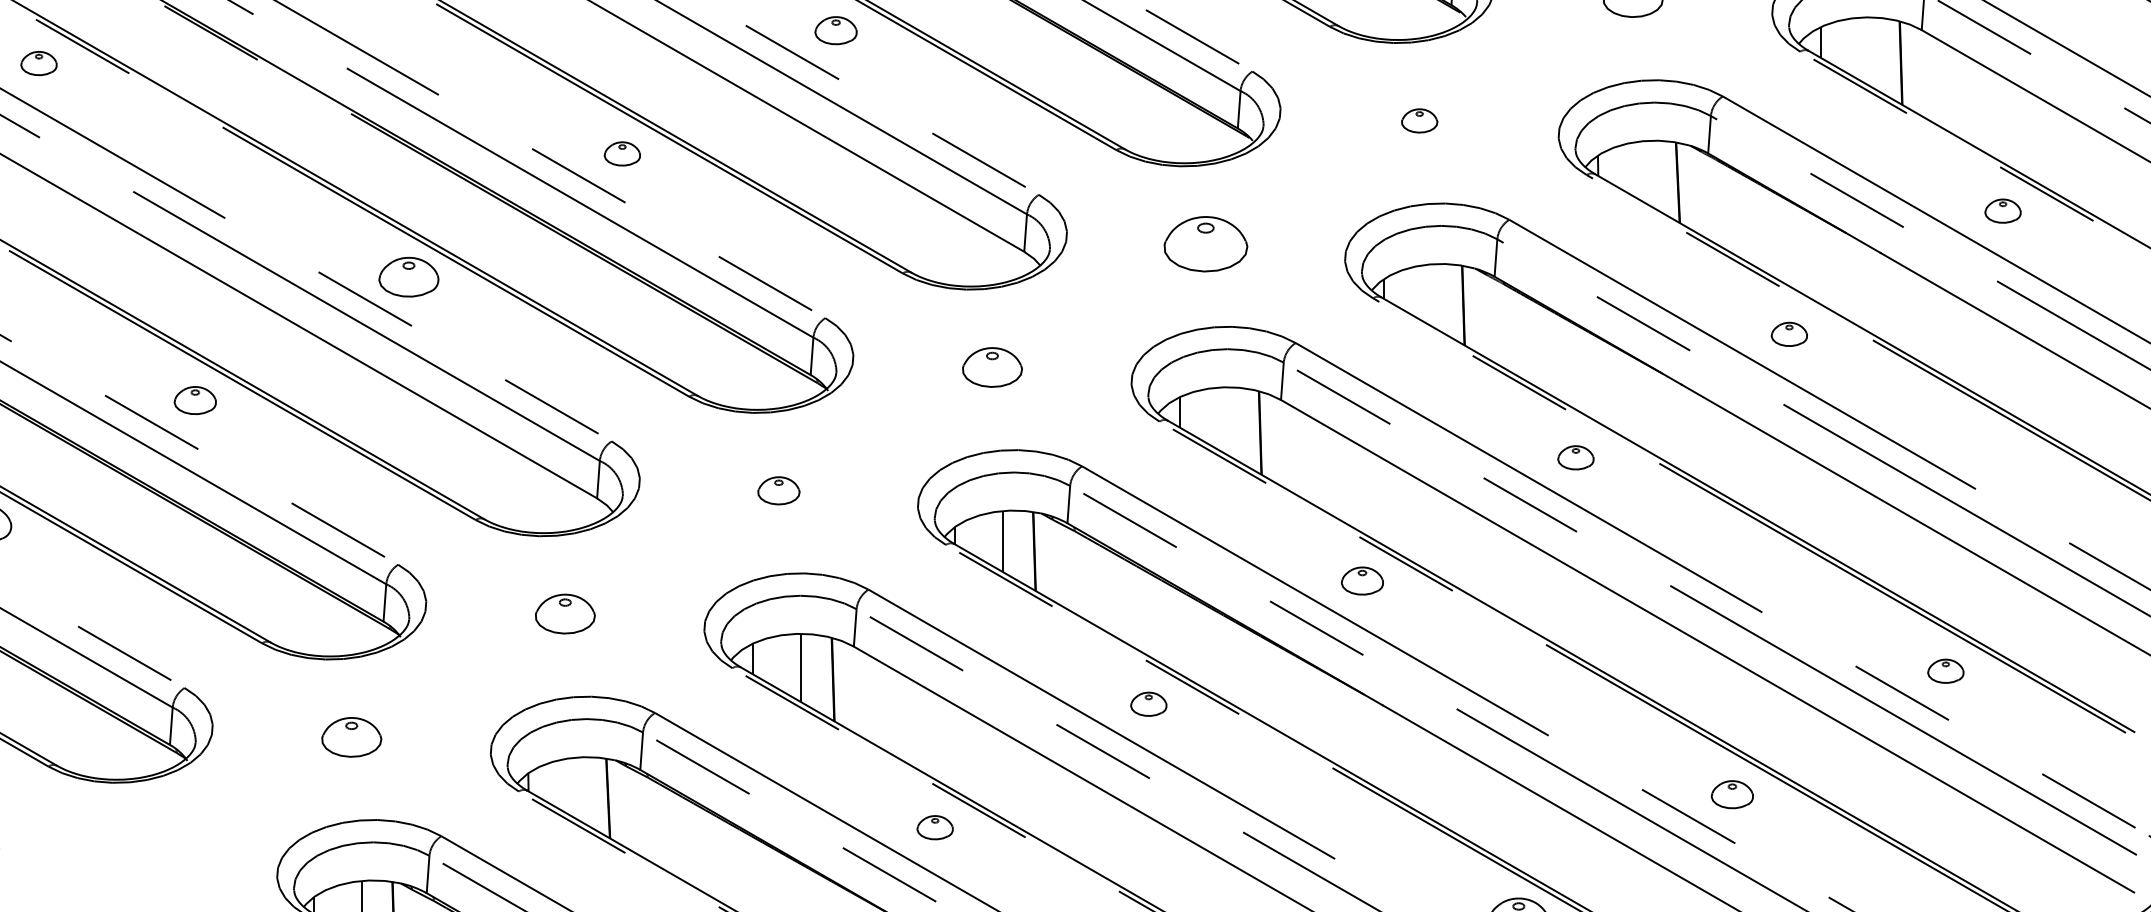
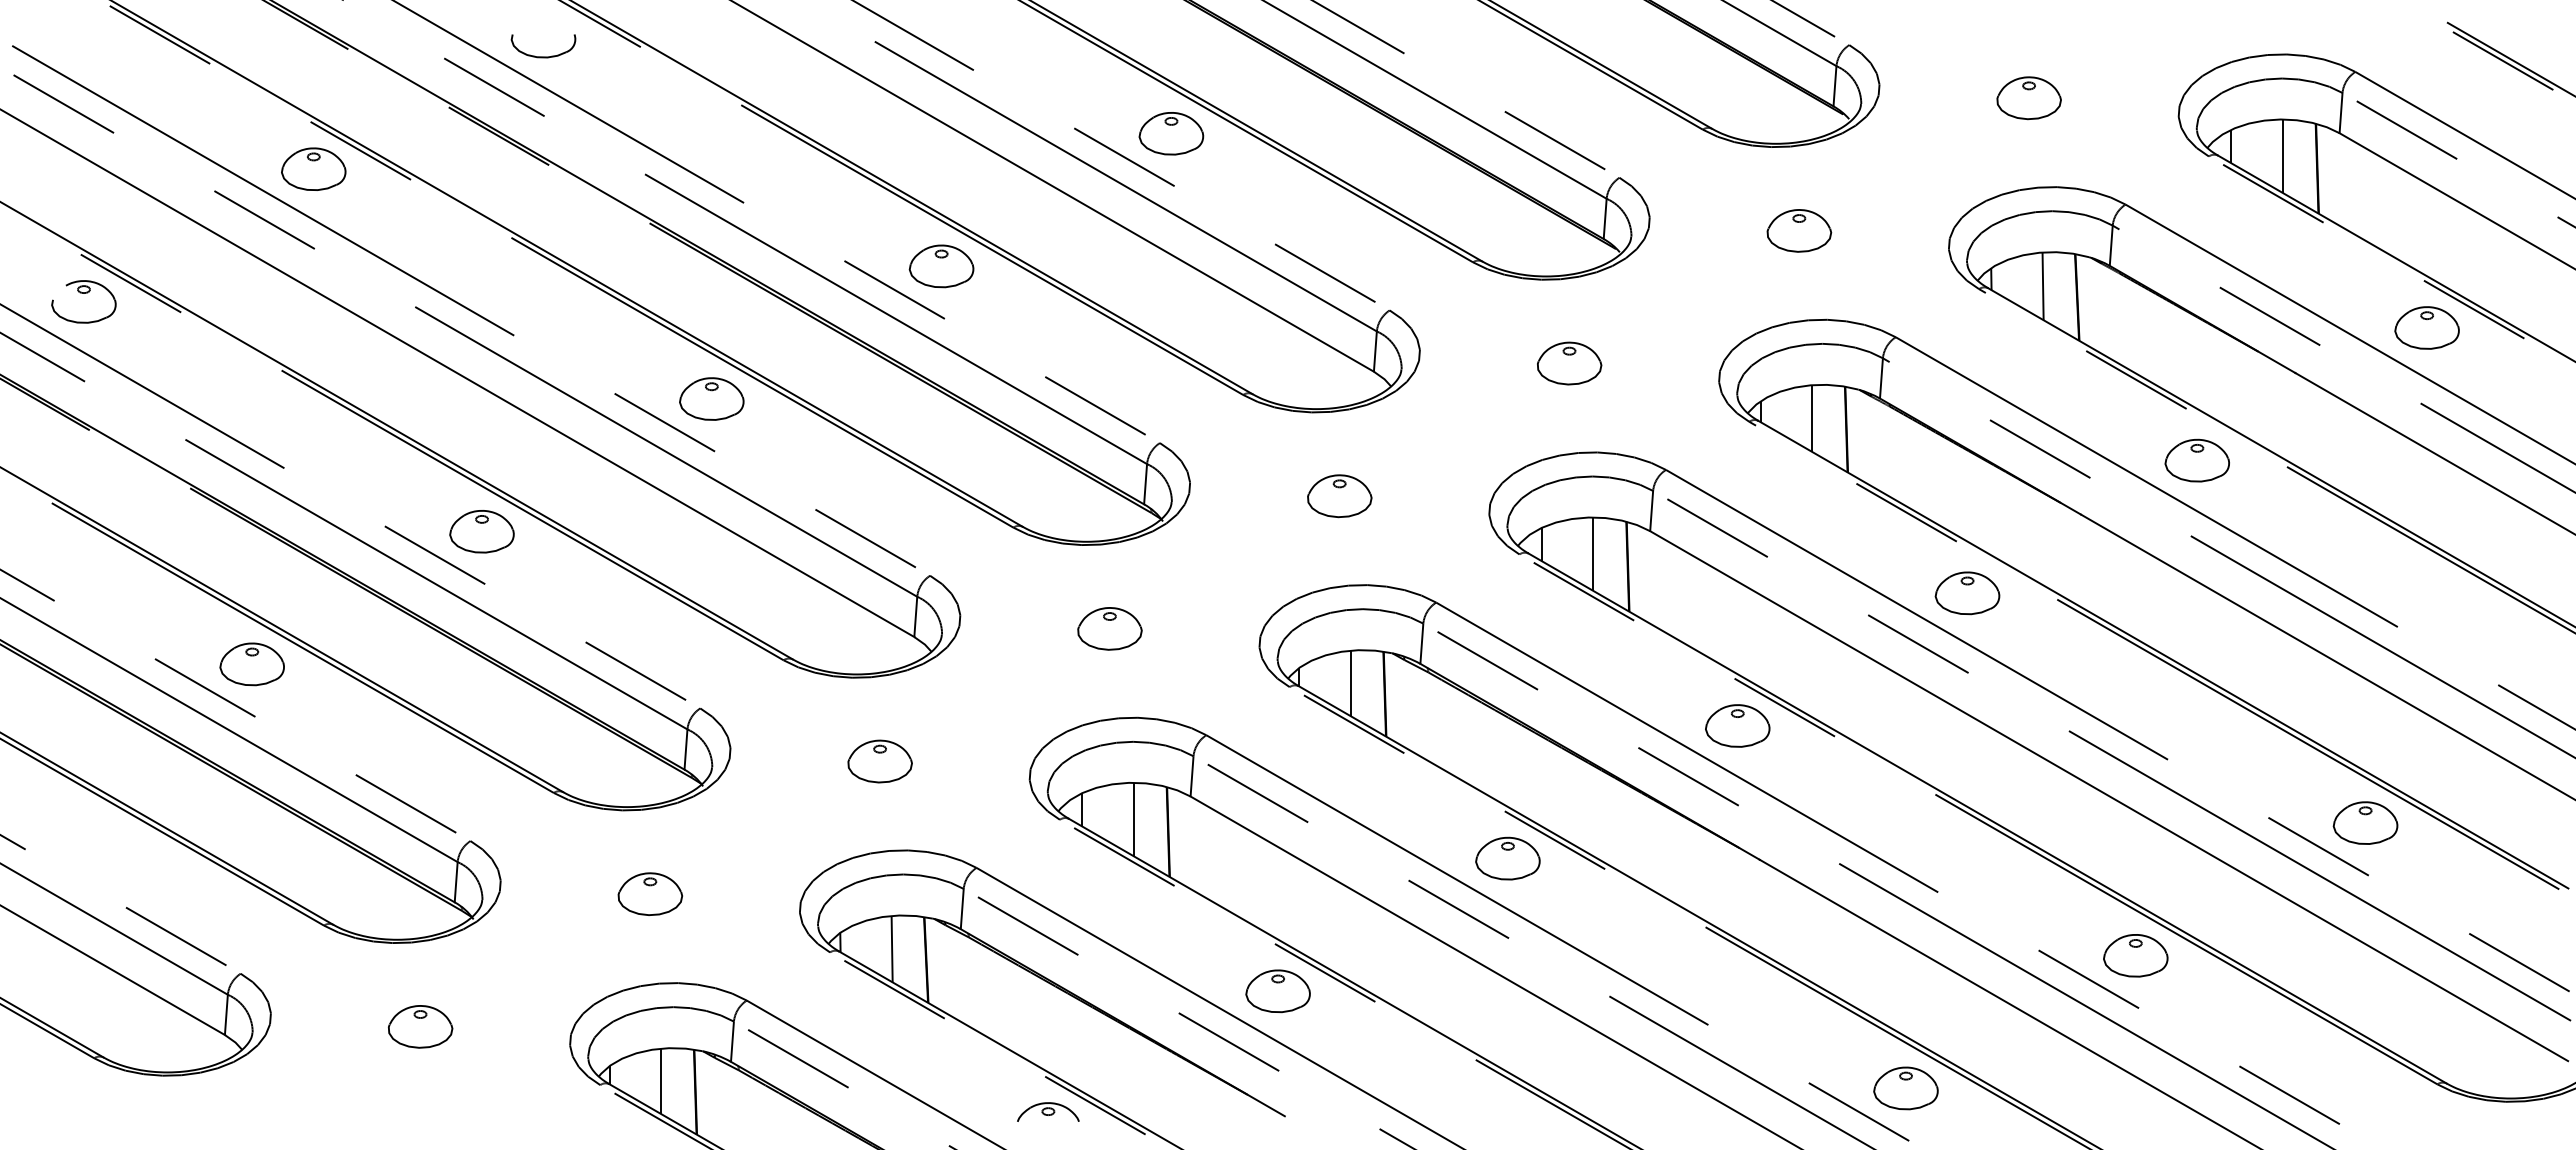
part: (836, 30) -> (1171, 133), size x1.43
line: (1868, 50) -> (2282, 155), added
part: (38, 62) -> (313, 168), size x1.67
part: (1419, 120) -> (1799, 230), size x1.67
part: (622, 154) -> (941, 266), size x1.67
line: (1645, 172) -> (2042, 286), added
part: (2002, 210) -> (2426, 327), size x1.67
part: (1206, 244) -> (1569, 363), size x0.71
line: (1431, 295) -> (1812, 418), added
part: (1788, 334) -> (2196, 460), size x1.67
part: (194, 400) -> (481, 531), size x1.43
line: (1228, 420) -> (1593, 553), added
part: (1575, 457) -> (1967, 593), size x1.67
part: (778, 490) -> (1109, 628), size x1.43
part: (1362, 580) -> (1737, 725), size x1.43
part: (1945, 670) -> (2365, 822), size x1.67
part: (1148, 704) -> (1507, 858), size x1.67
line: (575, 787) -> (891, 948), added
part: (1732, 794) -> (2135, 955), size x1.43
part: (934, 827) -> (1277, 991), size x1.67
part: (138, 860) -> (420, 1026), added

